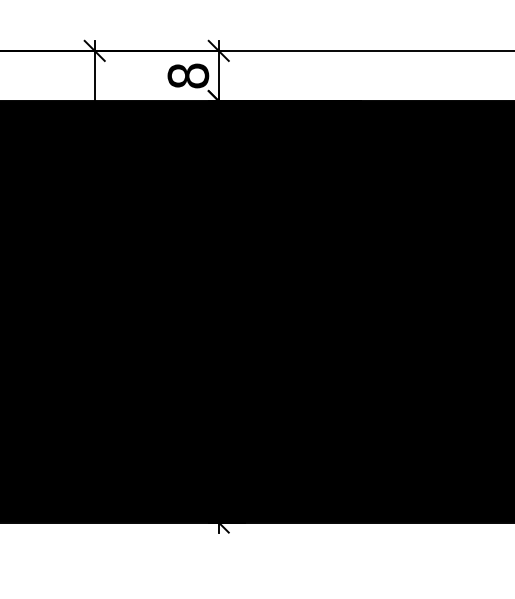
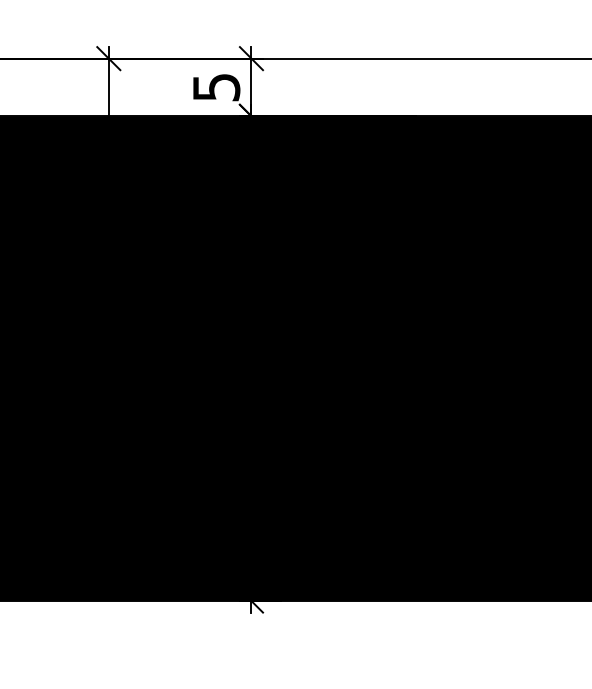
text: (188, 75) -> (216, 86), 8 -> 5

